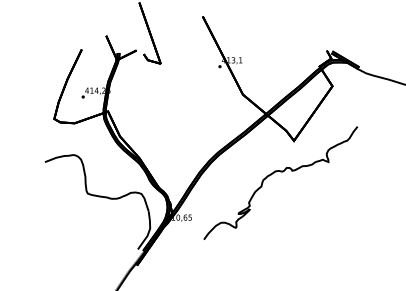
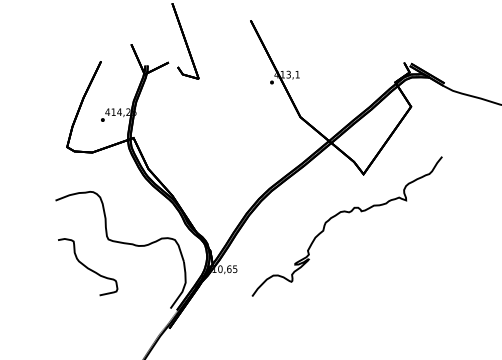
part: (71, 215) -> (88, 266), added

